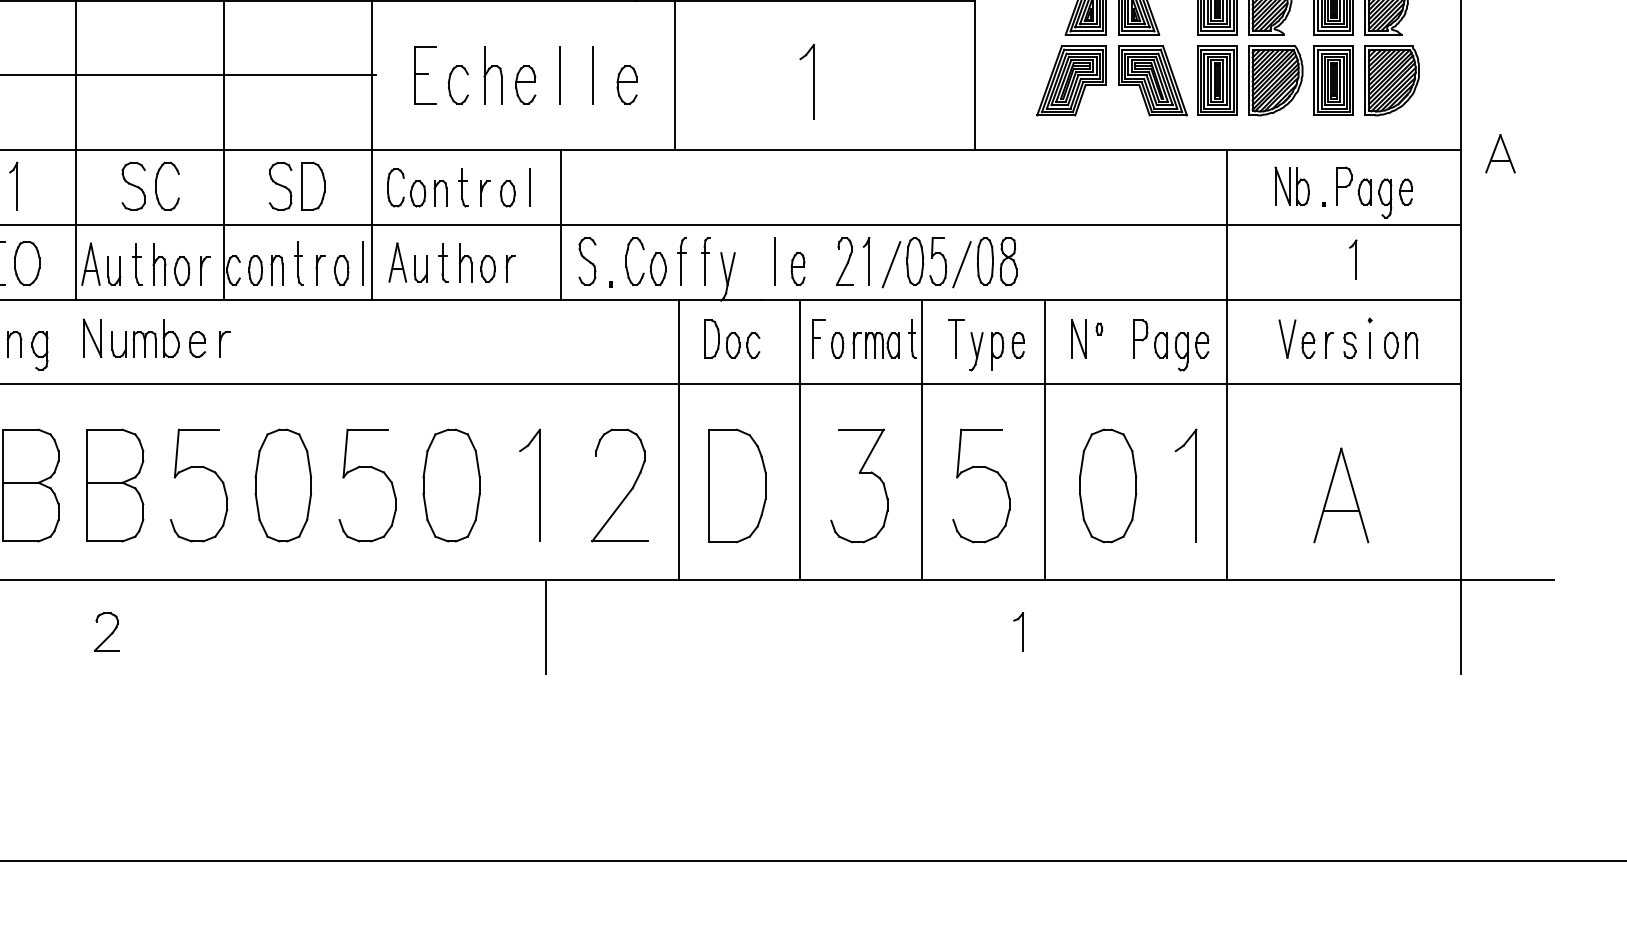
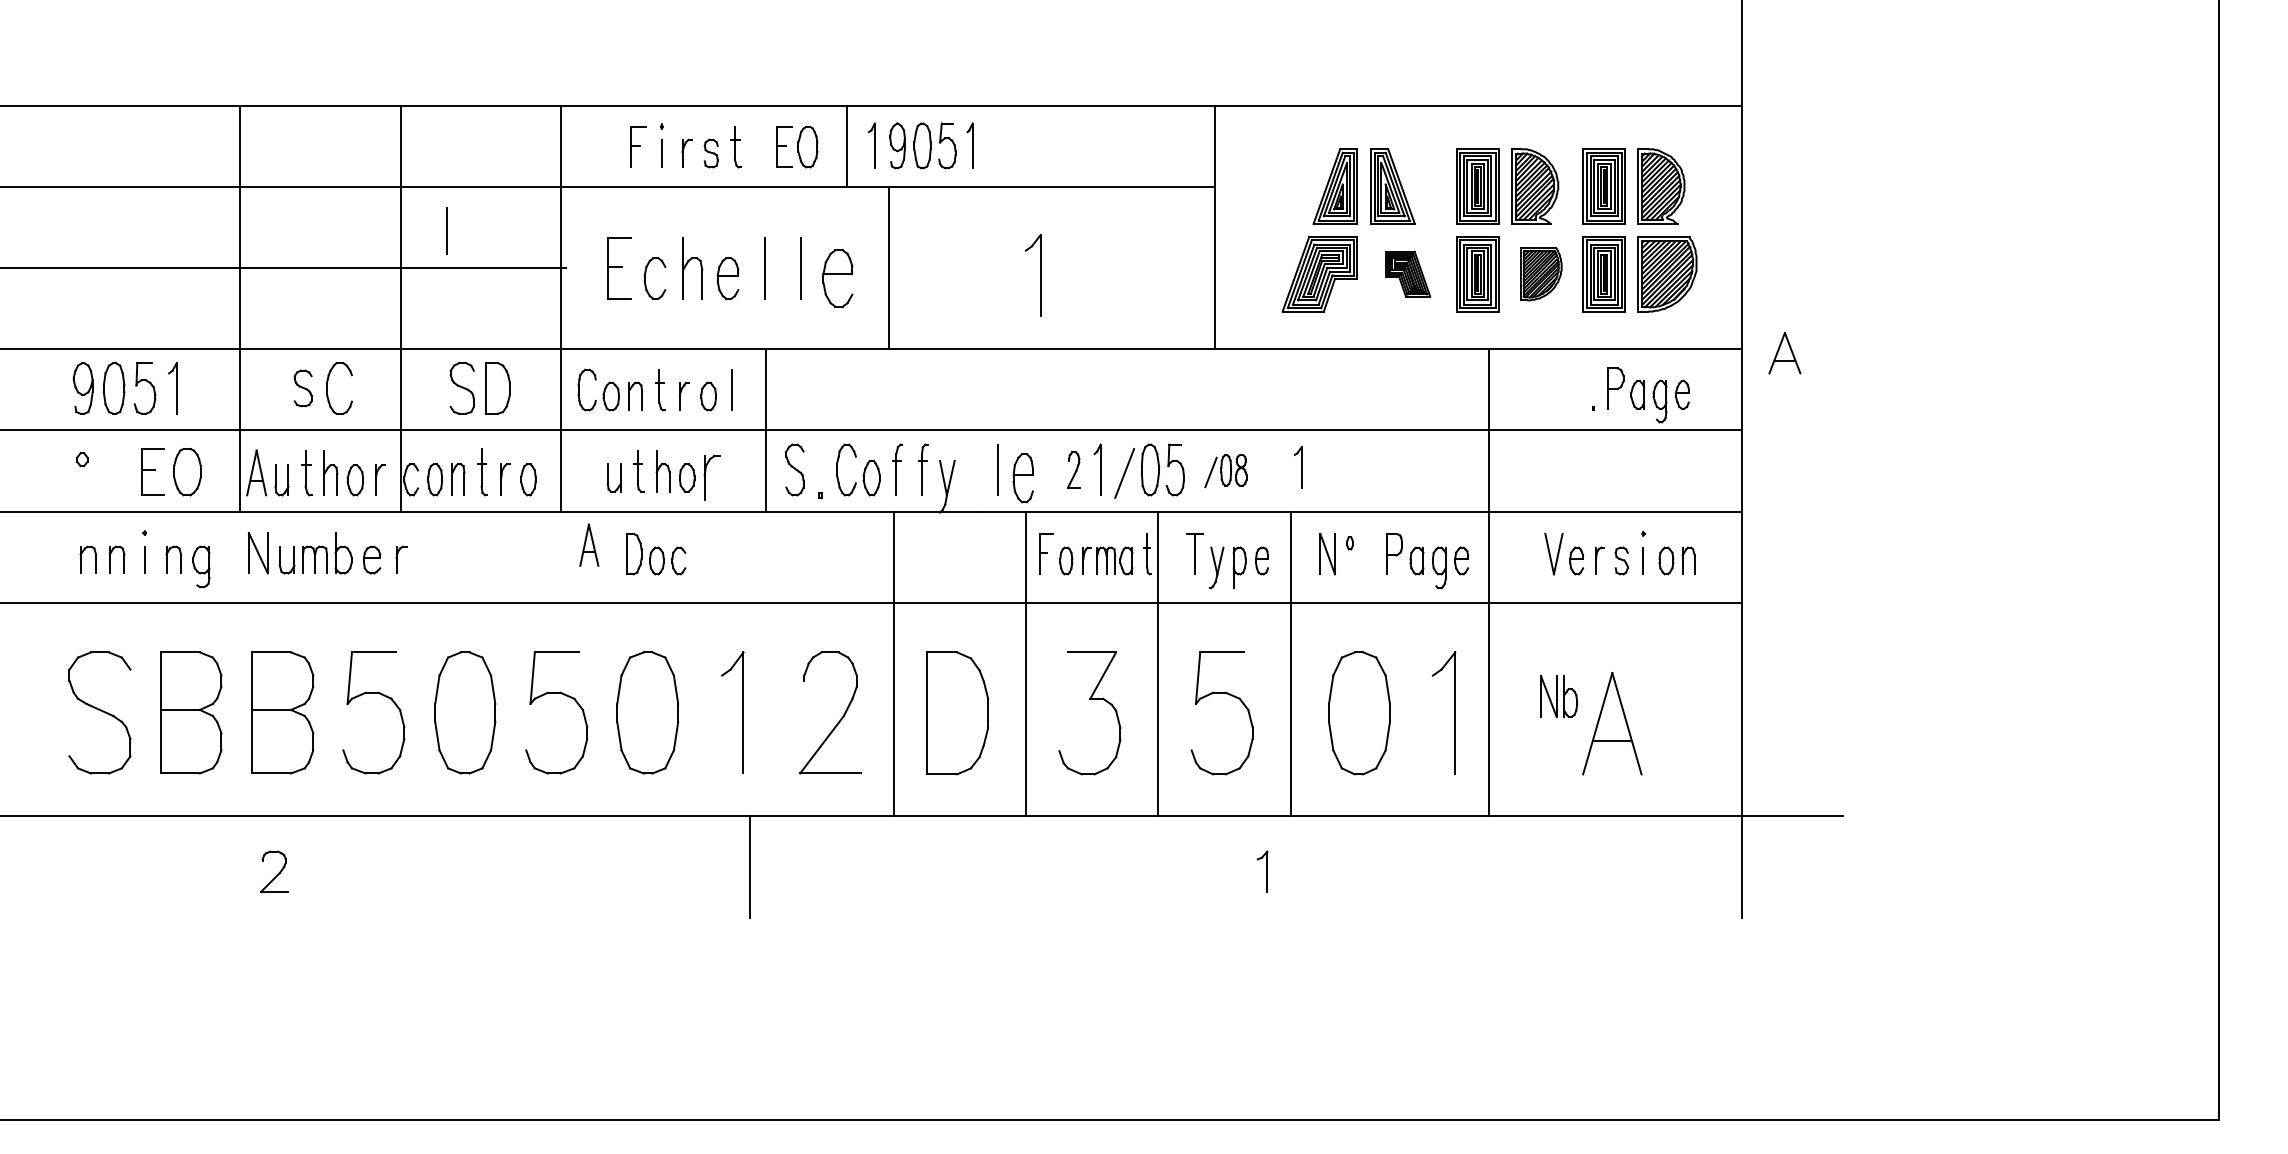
part: (1152, 80) -> (1407, 273), size x0.6
part: (1275, 81) -> (1541, 274), size x0.7
part: (626, 84) -> (837, 278), size x1.4
part: (134, 186) -> (303, 388), size x0.7
part: (1292, 186) -> (1559, 696), moved
part: (1352, 259) -> (1297, 467), moved
part: (397, 261) -> (589, 544), moved
part: (844, 261) -> (1073, 469), size x0.7
part: (984, 261) -> (1225, 470), size x0.6
line: (361, 262) -> (446, 230), moved
part: (510, 268) -> (711, 477), size x1.6
part: (798, 268) -> (1023, 477), size x1.4
part: (732, 338) -> (656, 553), moved

